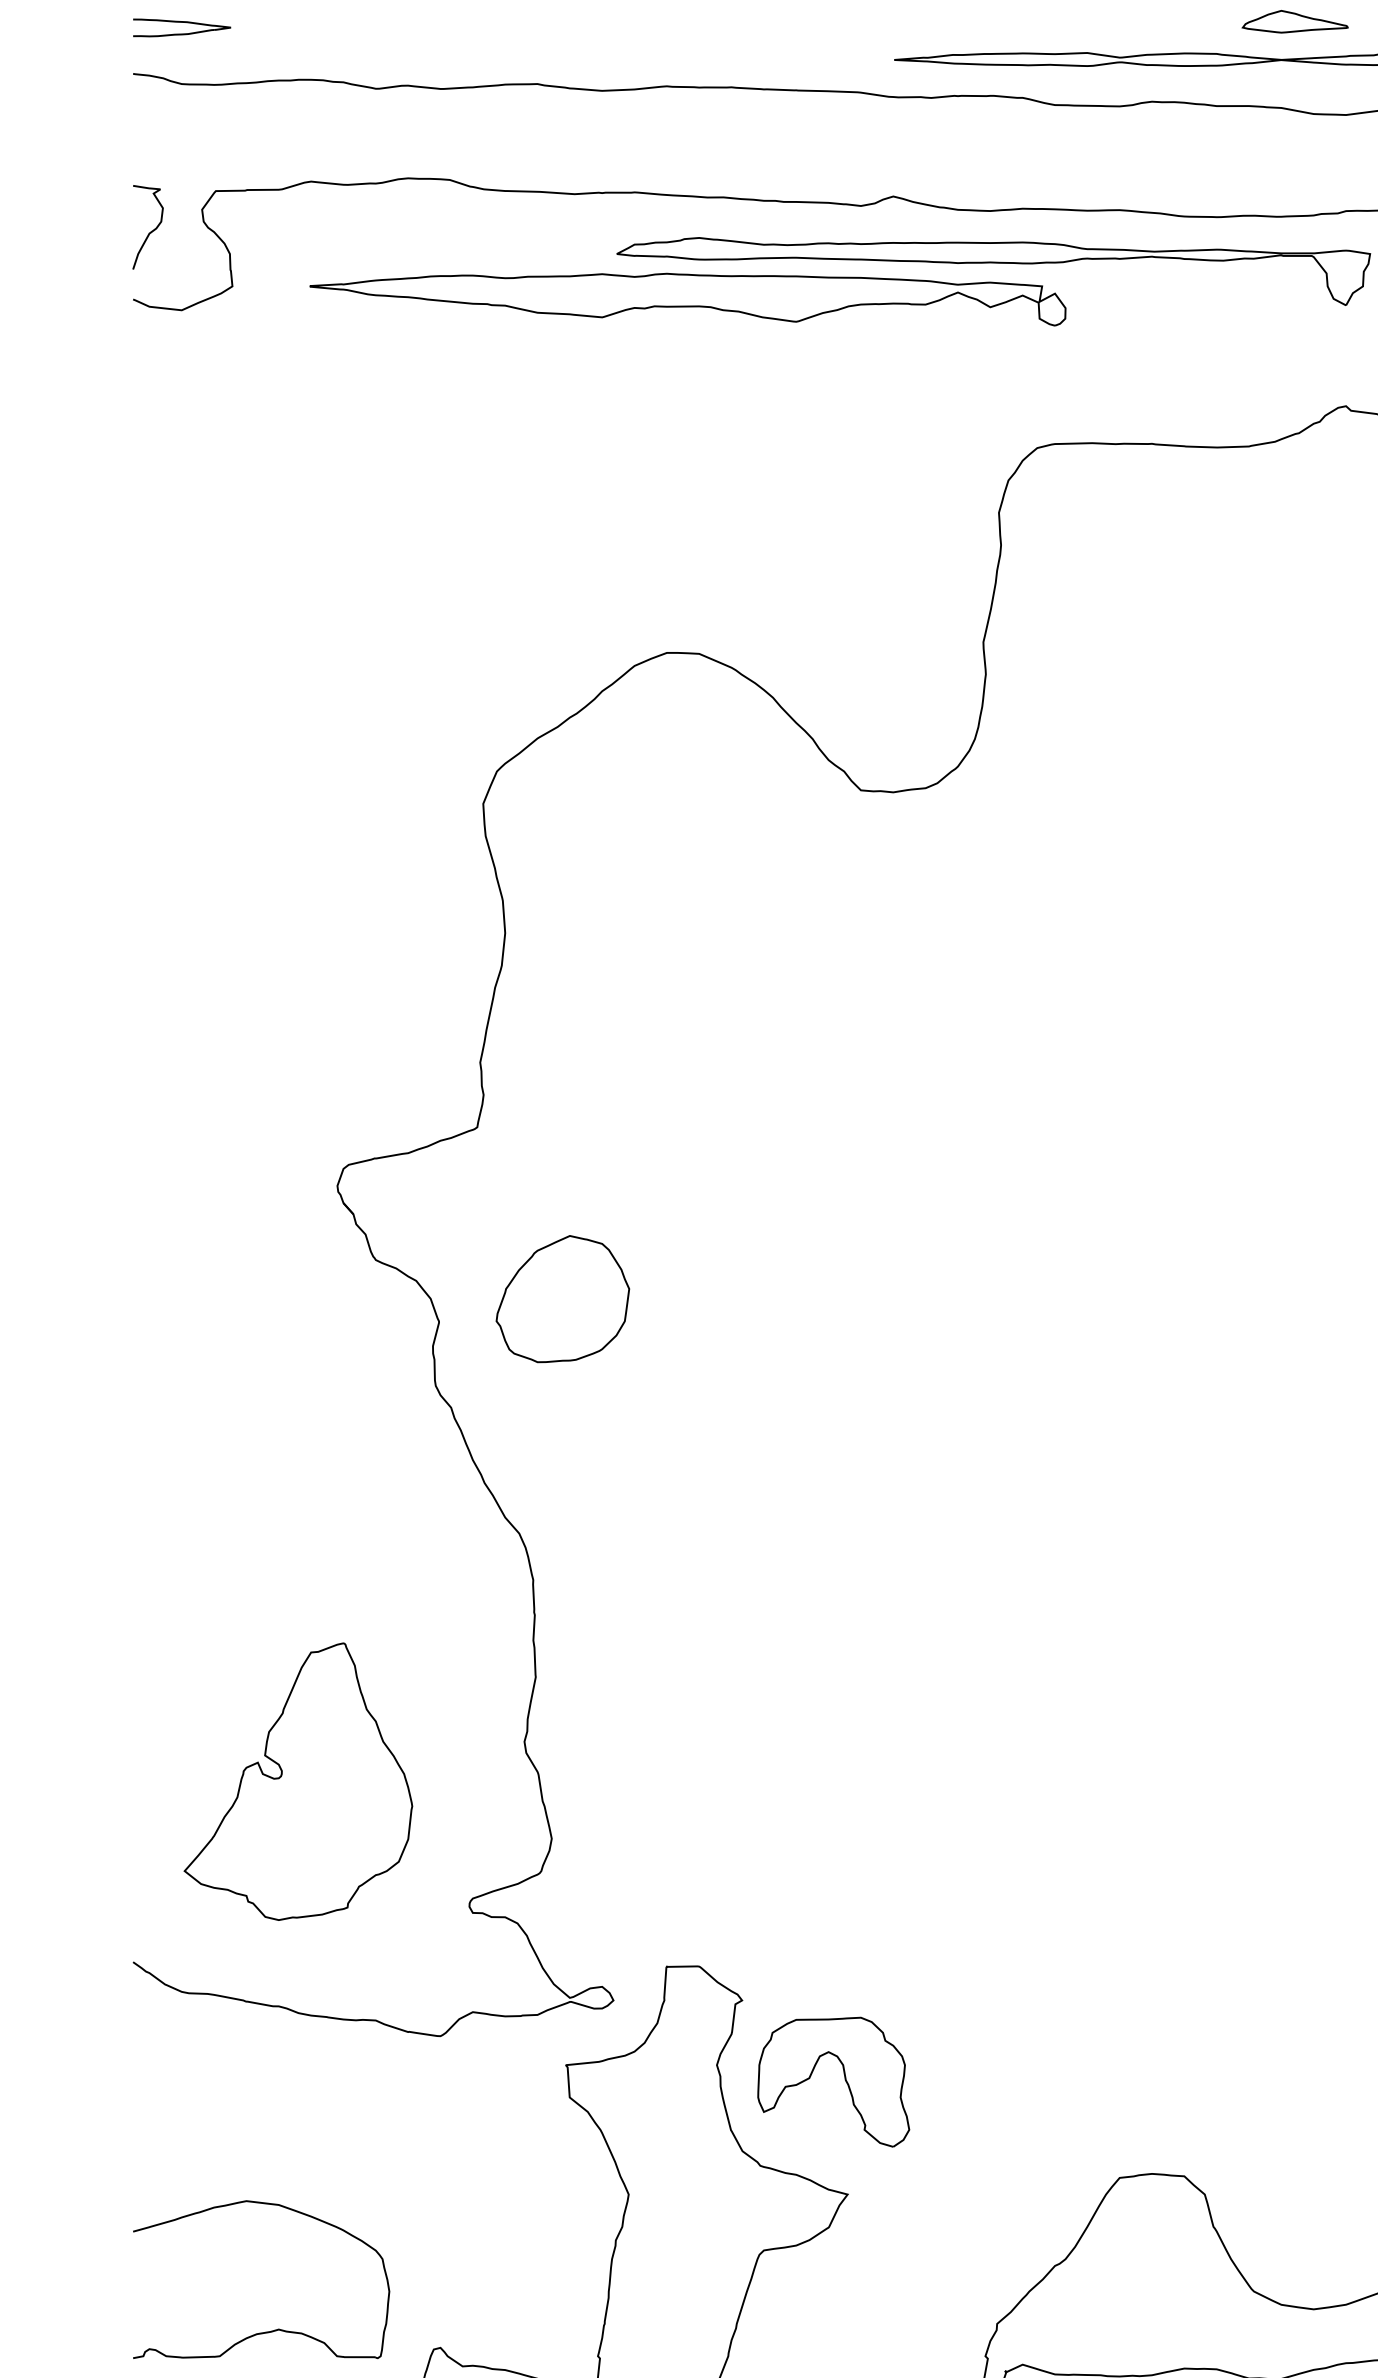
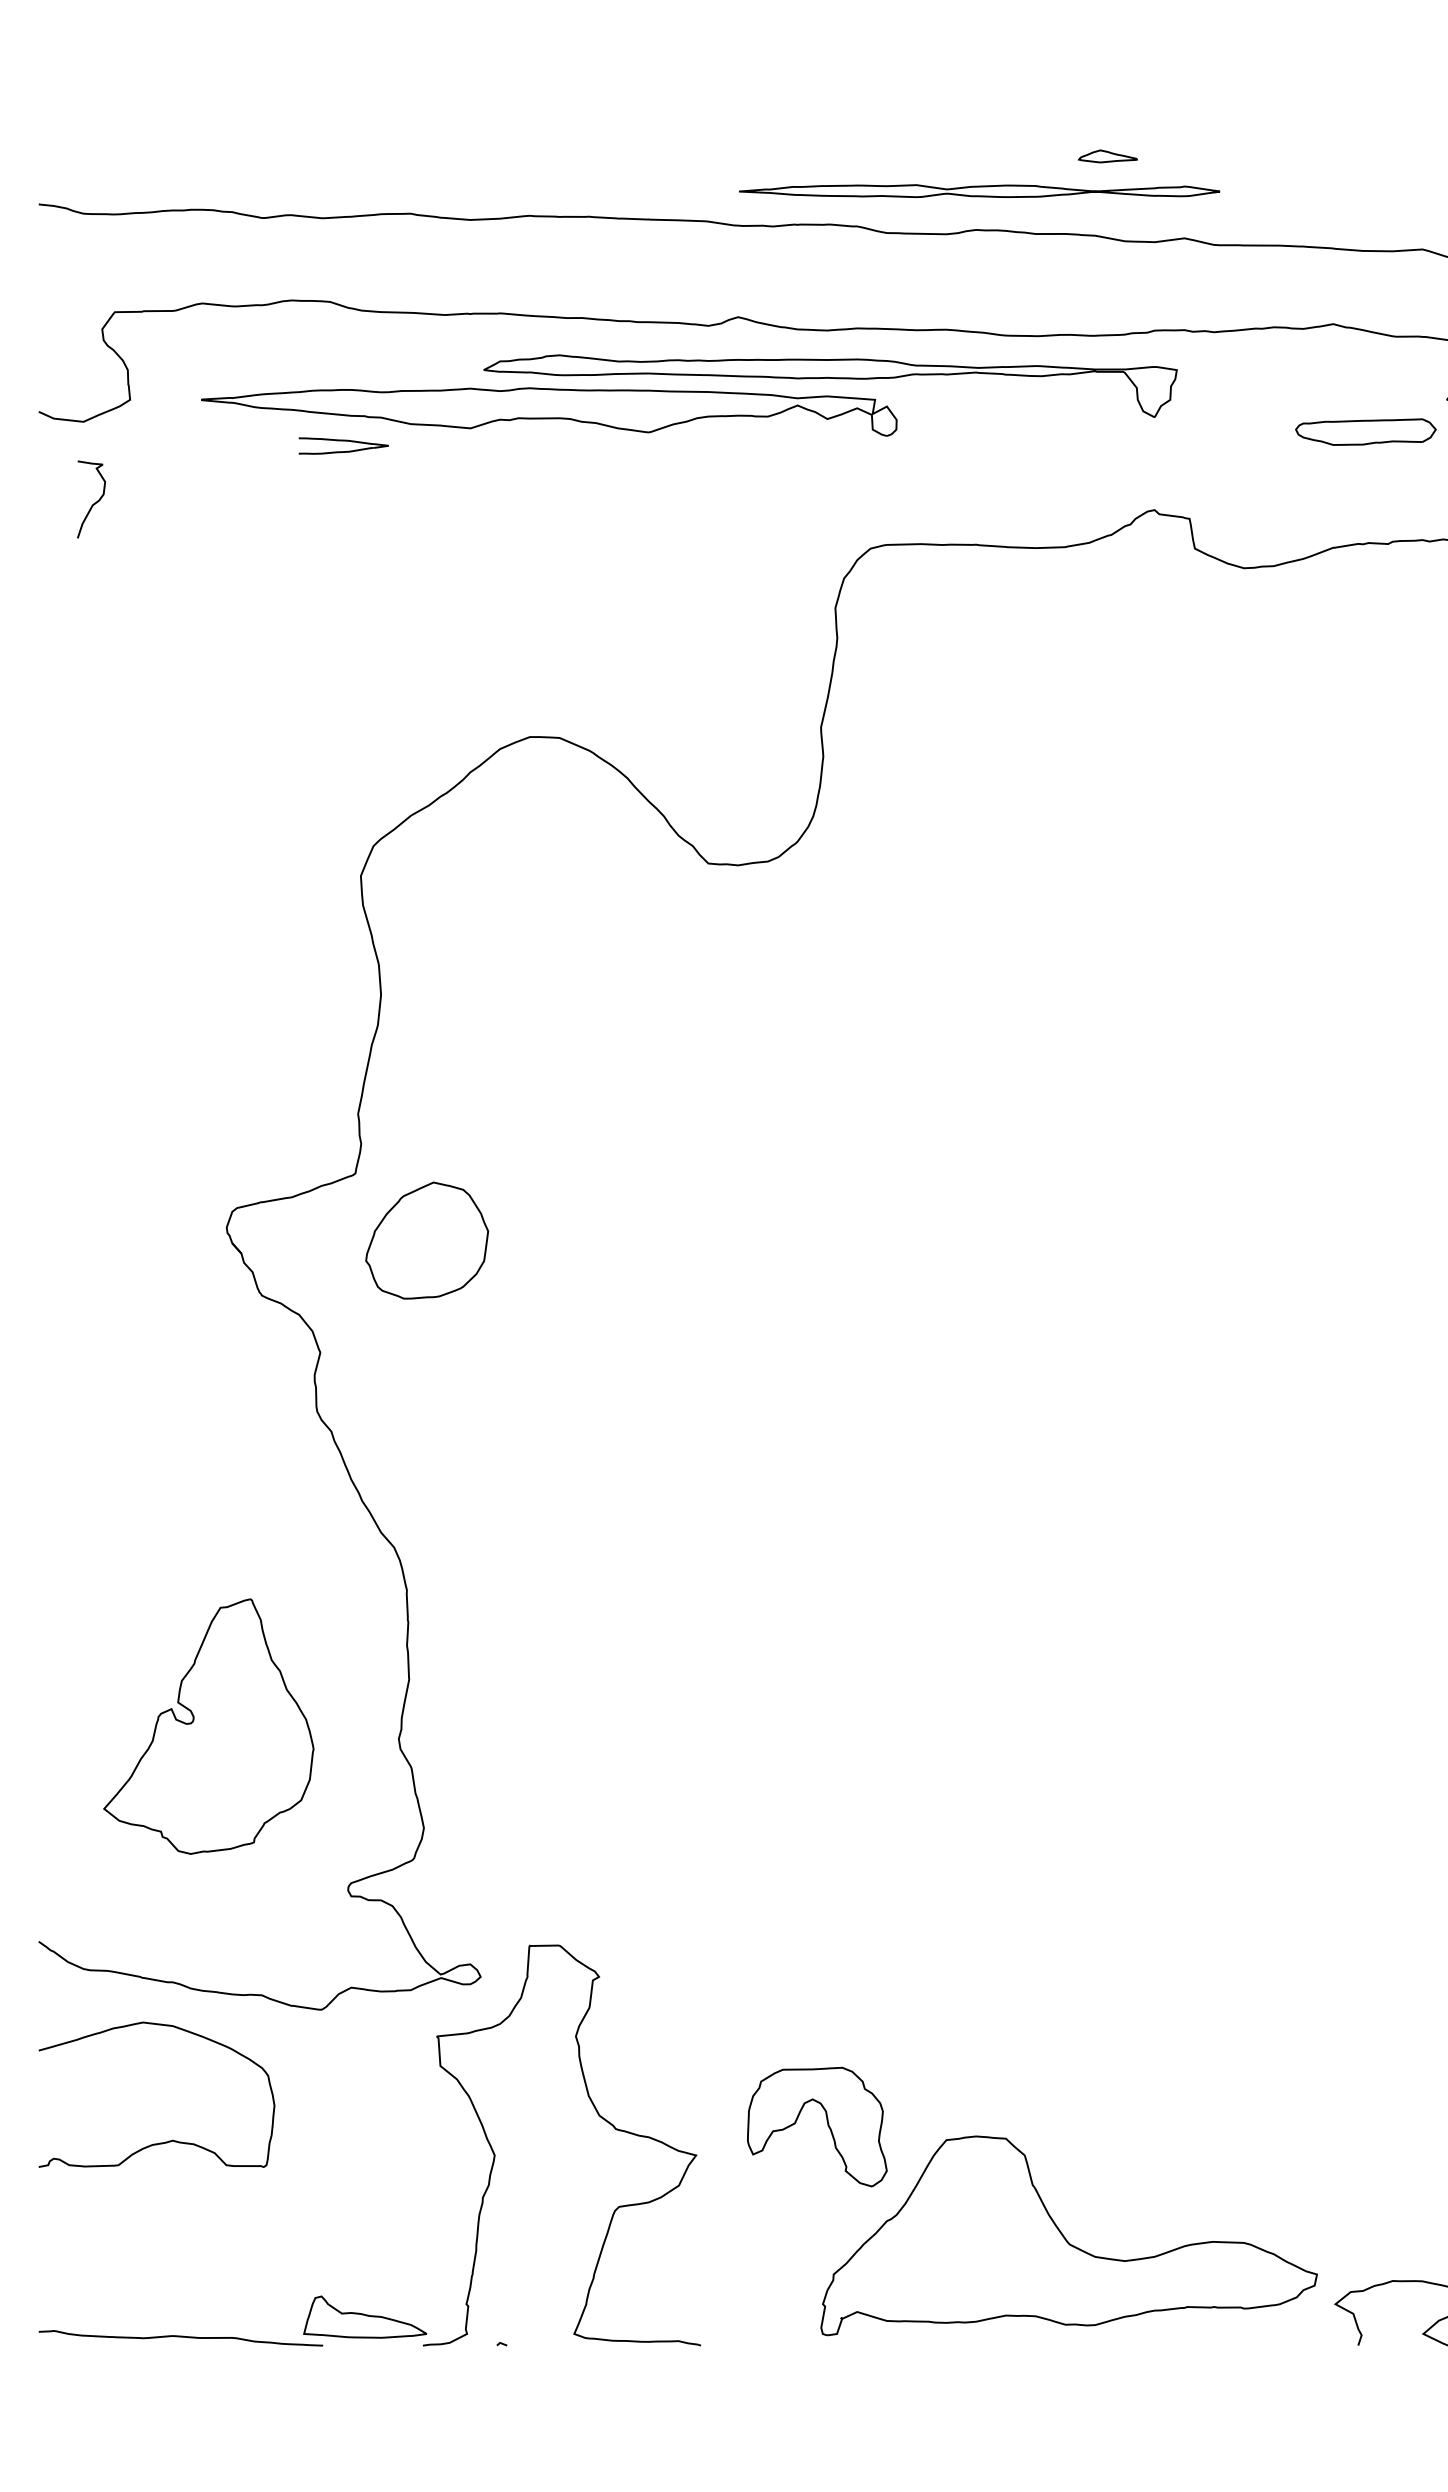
part: (1294, 21) -> (1107, 156), size x0.6
part: (181, 27) -> (343, 445), moved
curve: (151, 230) -> (94, 502), moved
part: (563, 1298) -> (427, 1240), moved
part: (298, 1781) -> (208, 1726), moved
part: (844, 2080) -> (827, 2125), moved
part: (278, 2328) -> (172, 2139), moved

